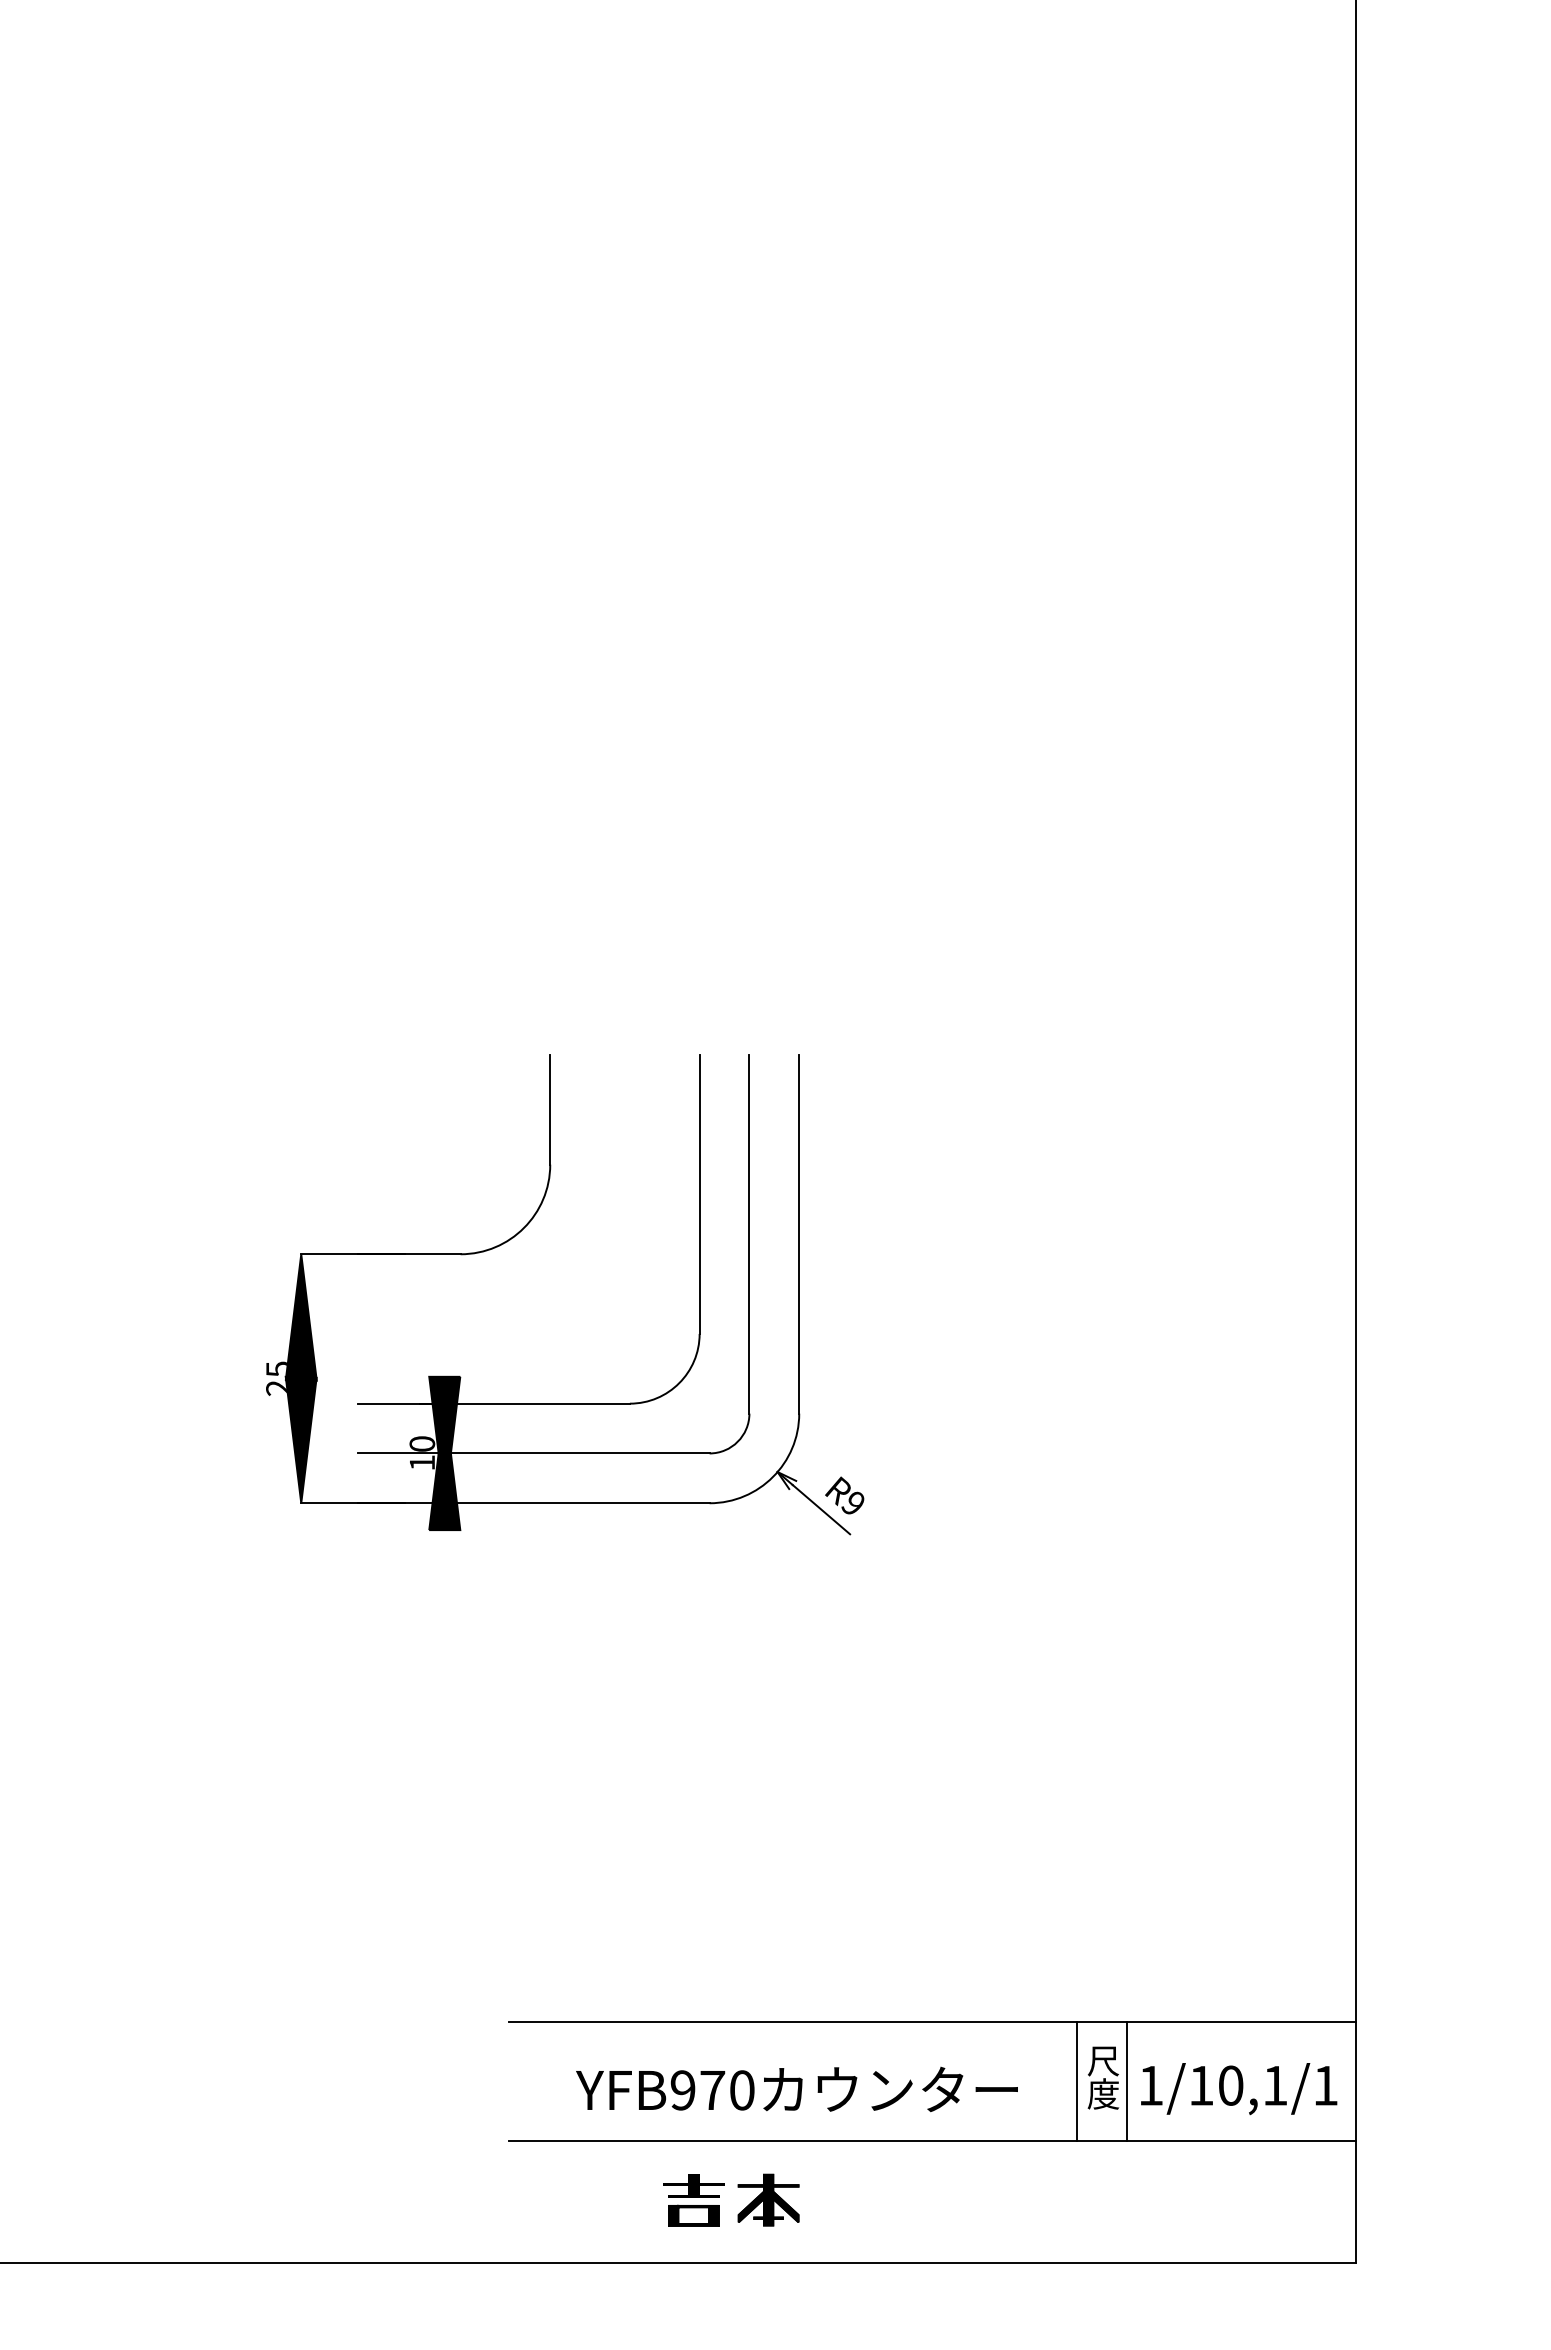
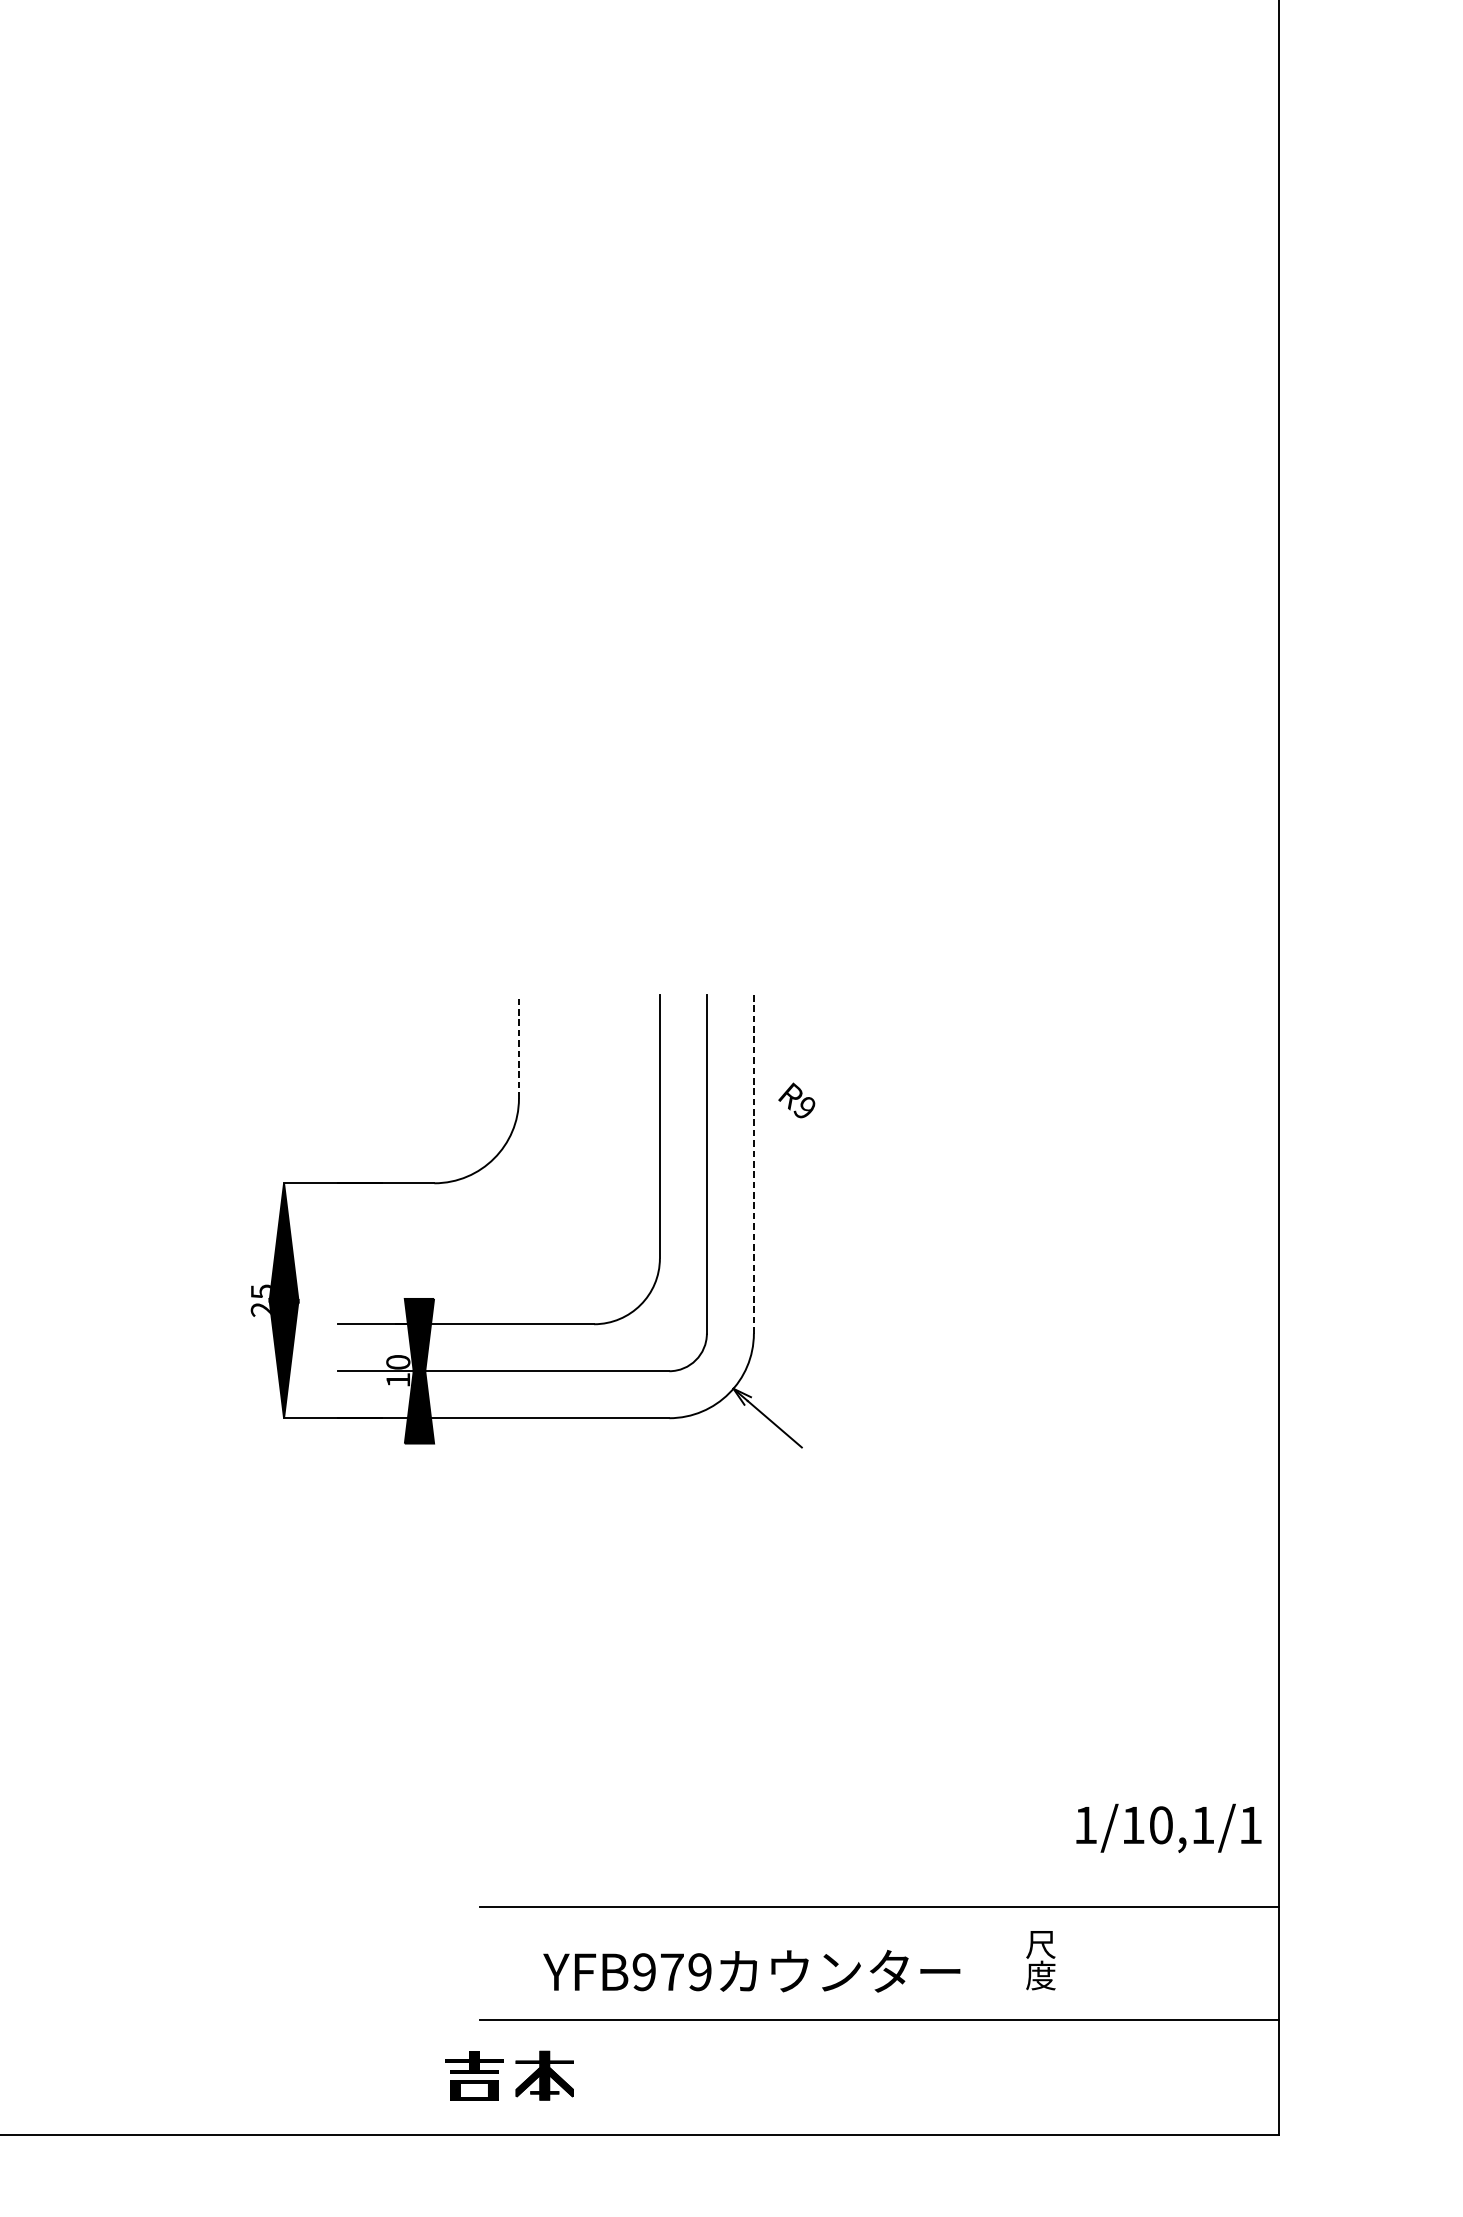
line: (550, 1109) -> (519, 1046), solid -> dashed
line: (799, 1233) -> (754, 1163), solid -> dashed
text: (844, 1495) -> (796, 1100), moved
line: (1077, 2081) -> (1016, 1963), removed
line: (1126, 2081) -> (1062, 1963), removed
text: (1239, 2089) -> (1169, 1828), moved
text: (742, 2090) -> (700, 1972), YFB970 -> YFB979
part: (719, 2197) -> (498, 2073), moved

